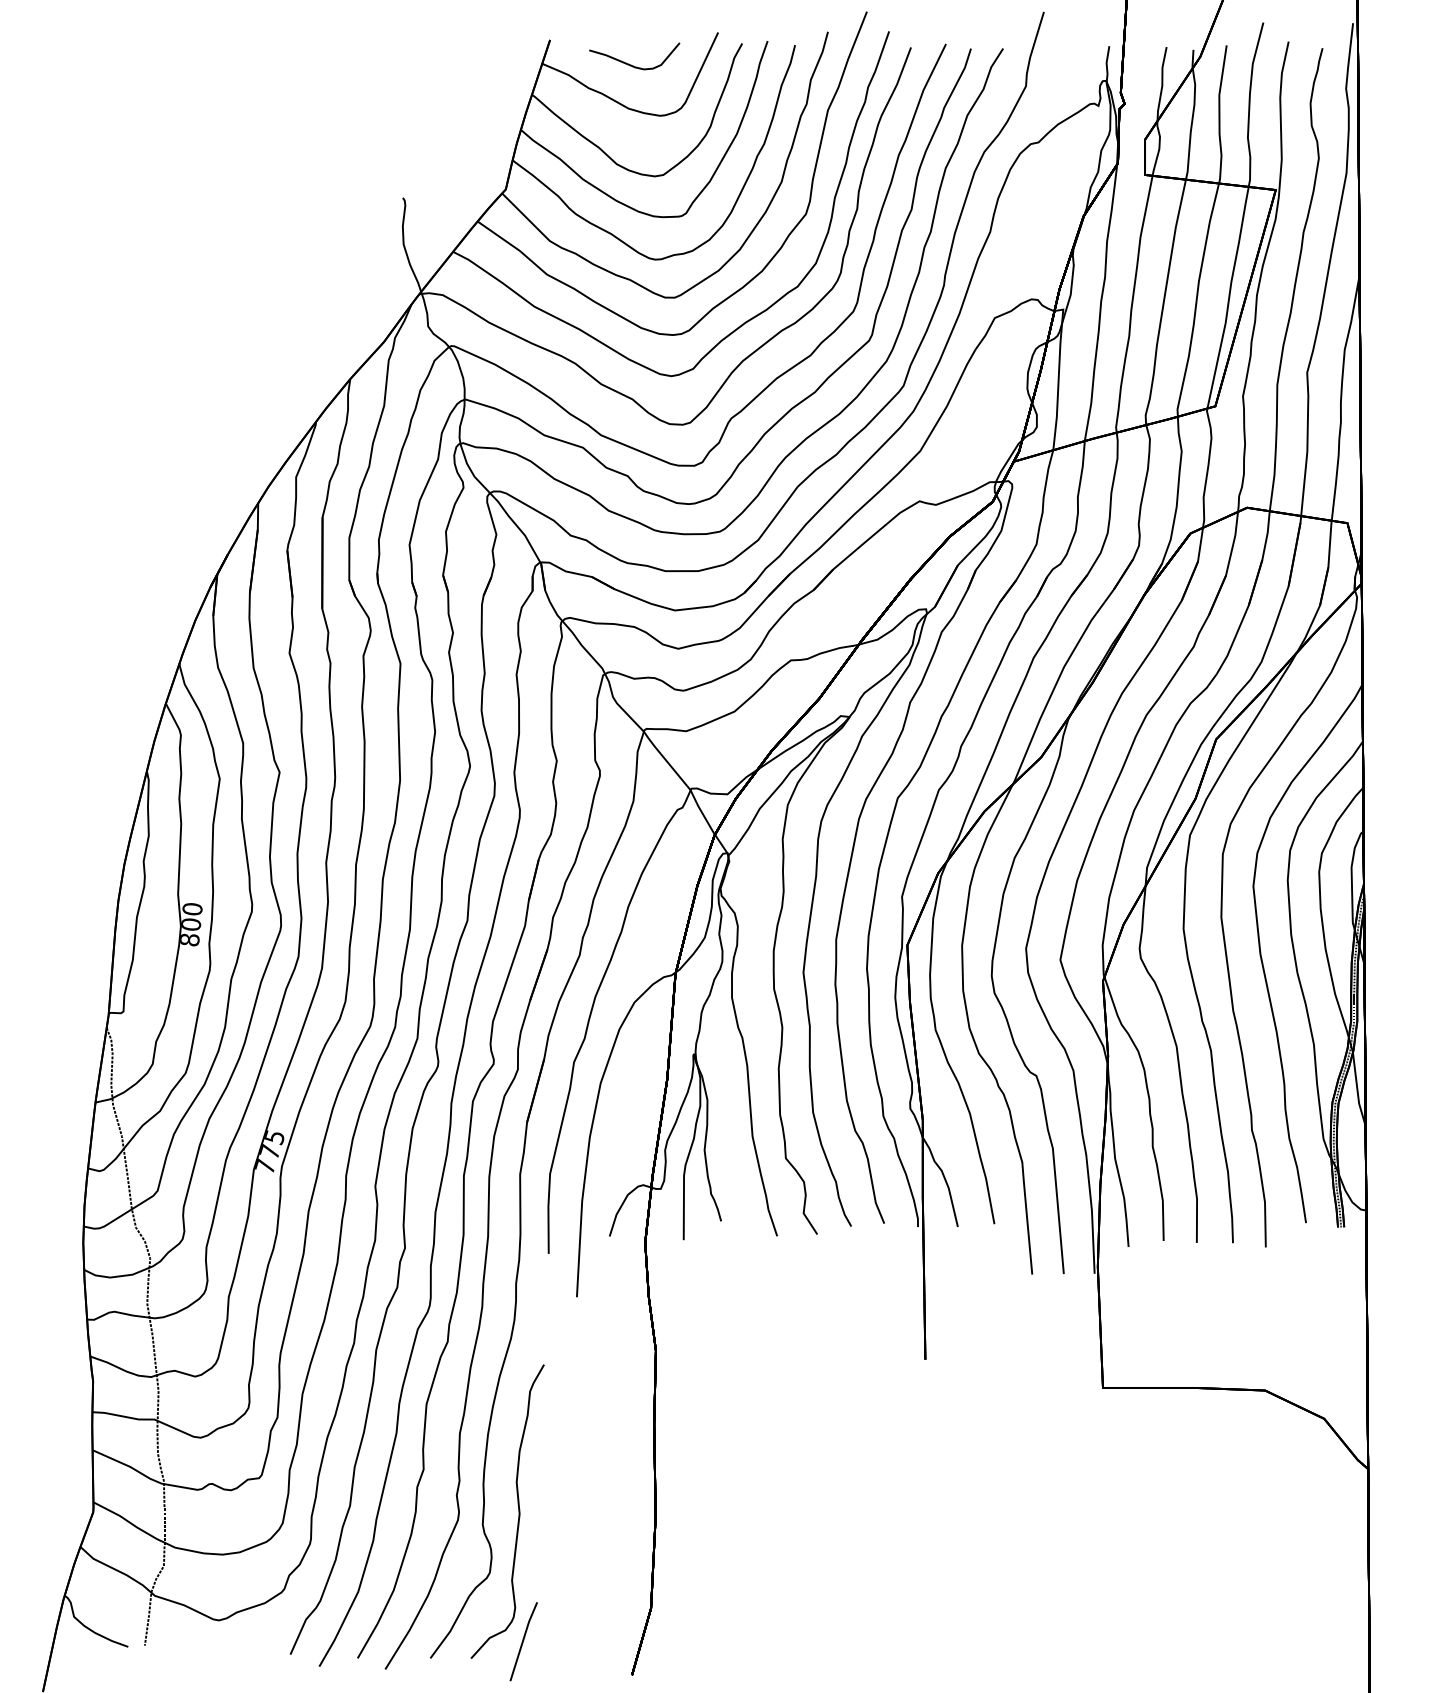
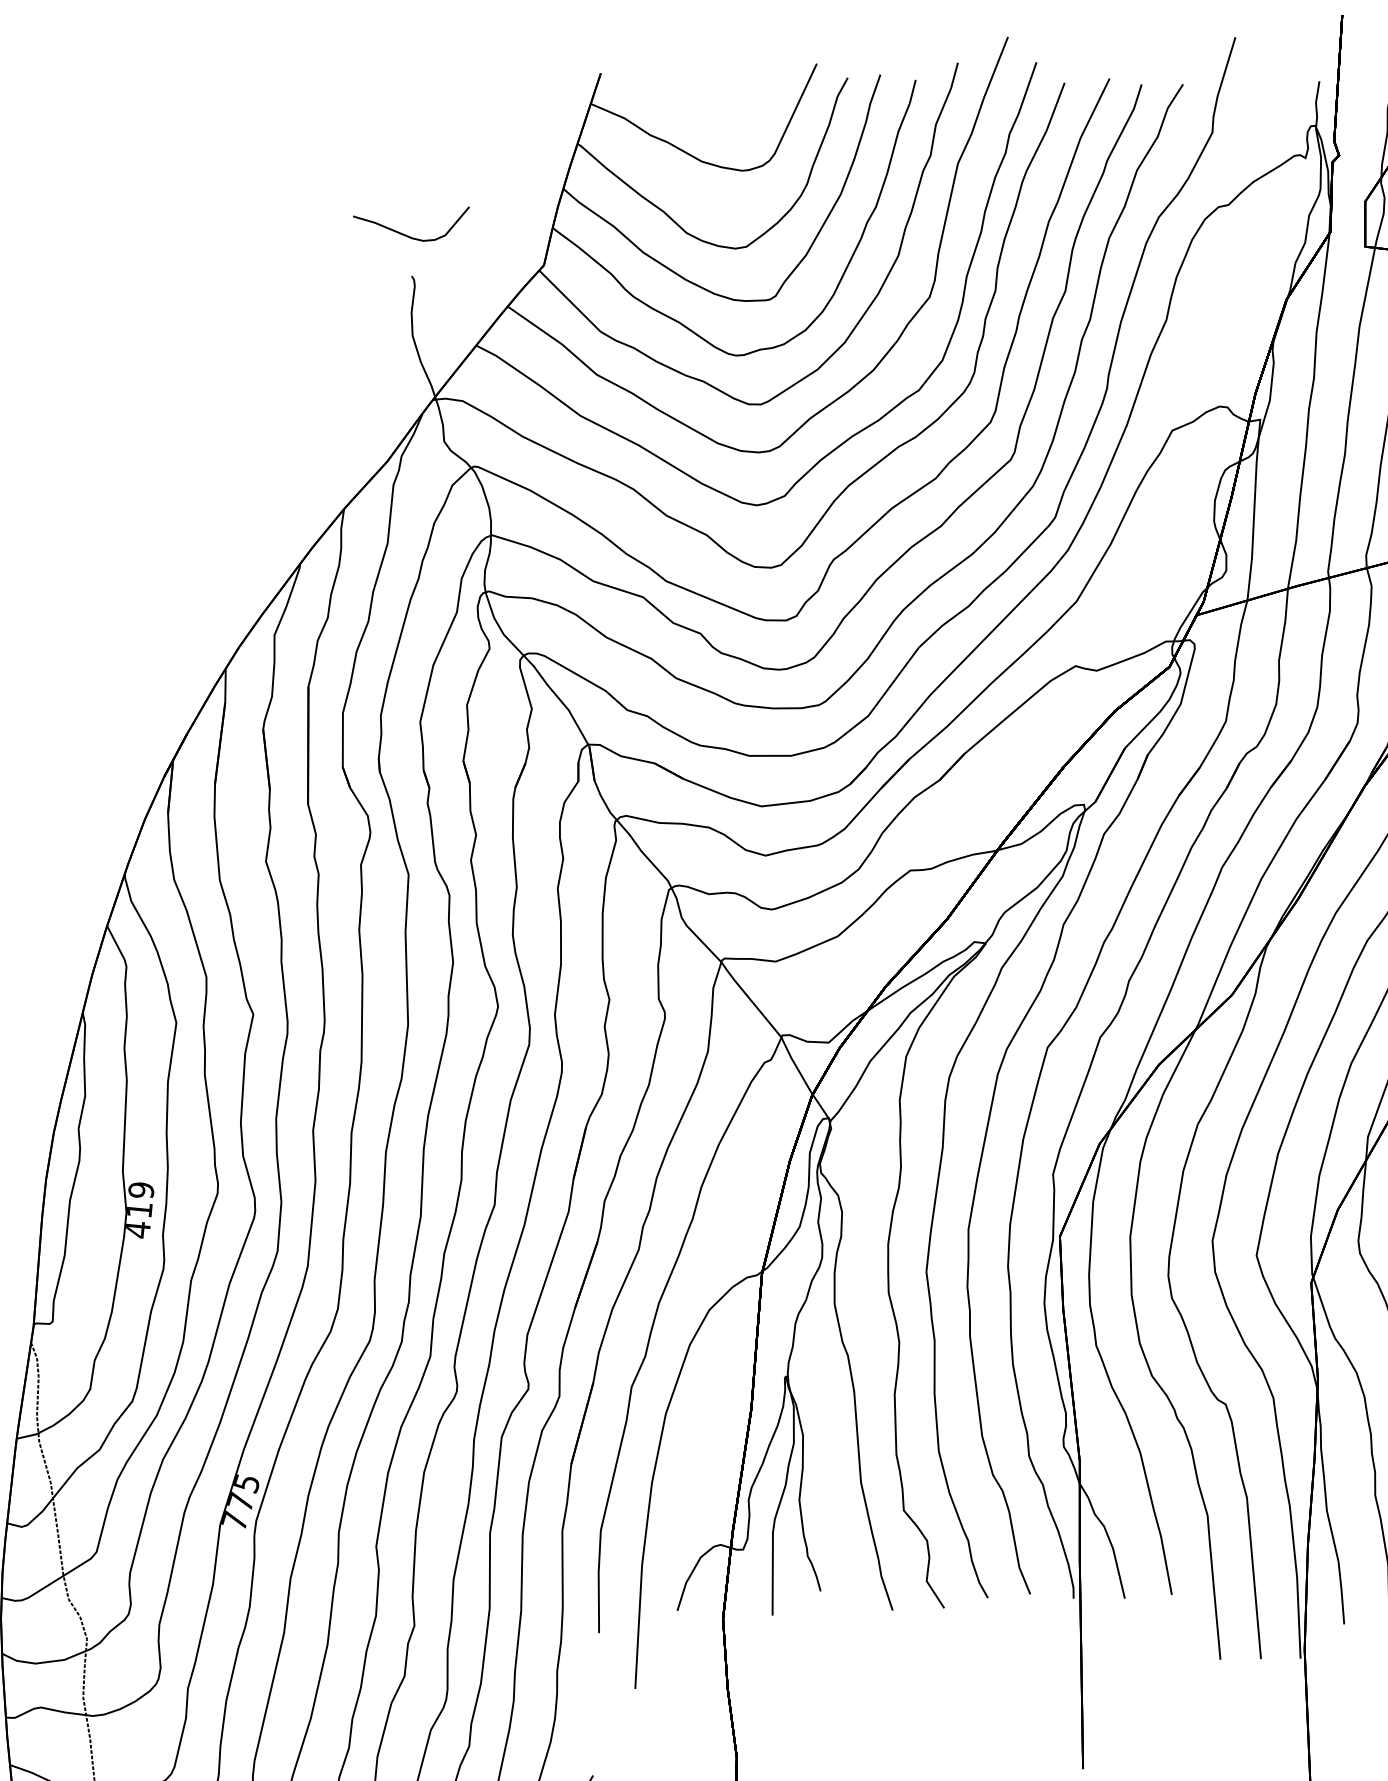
part: (631, 64) -> (407, 234), moved
text: (191, 924) -> (140, 1209), 800 -> 419

